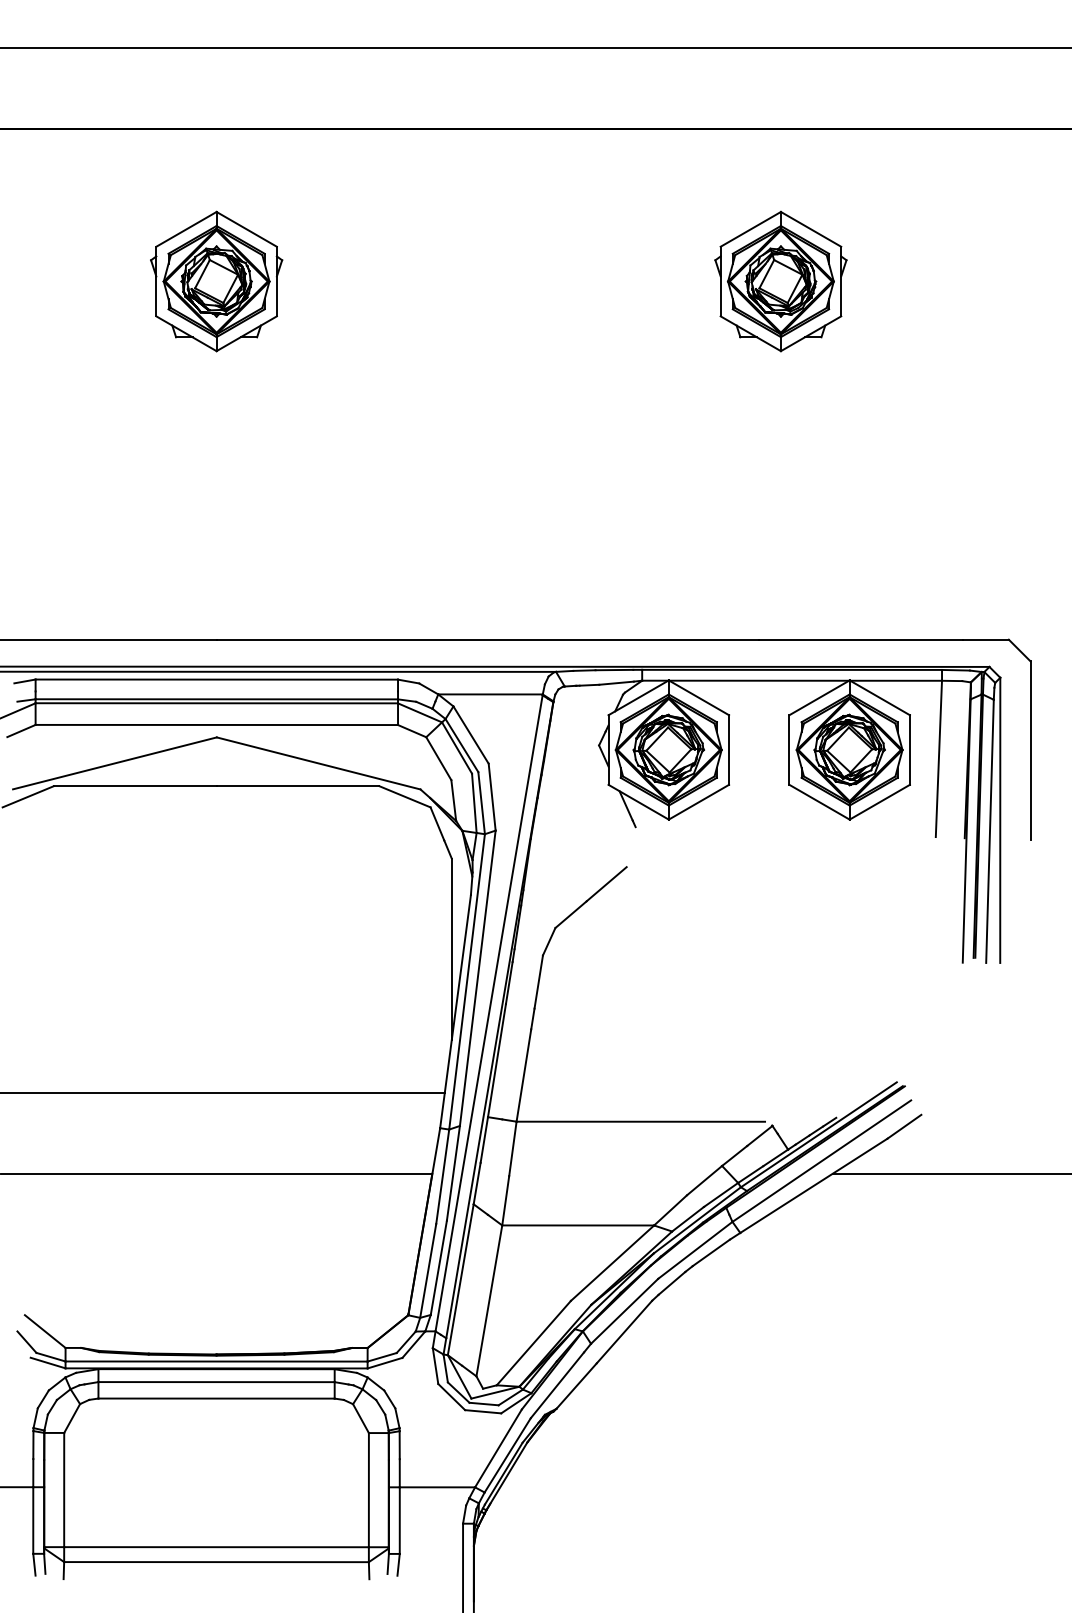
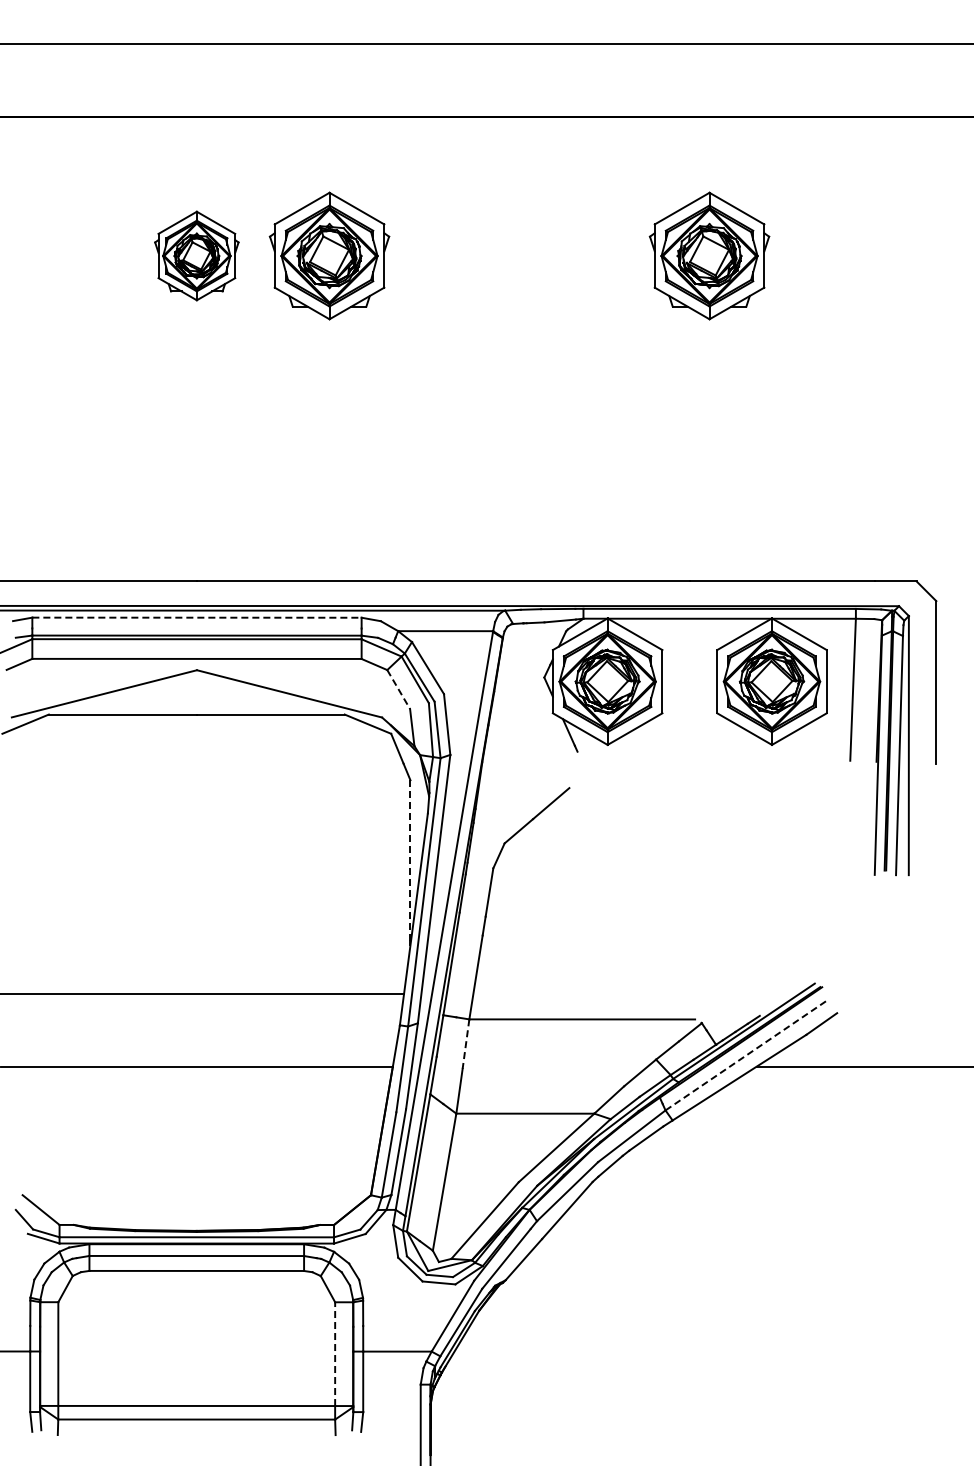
part: (216, 280) -> (196, 255), size x0.7
part: (362, 280) -> (329, 255), added
line: (216, 679) -> (196, 617), solid -> dashed
line: (438, 758) -> (398, 689), solid -> dashed
line: (451, 945) -> (410, 859), solid -> dashed
line: (513, 1149) -> (466, 1044), solid -> dashed
line: (822, 1160) -> (747, 1054), solid -> dashed
line: (369, 1490) -> (335, 1354), solid -> dashed

